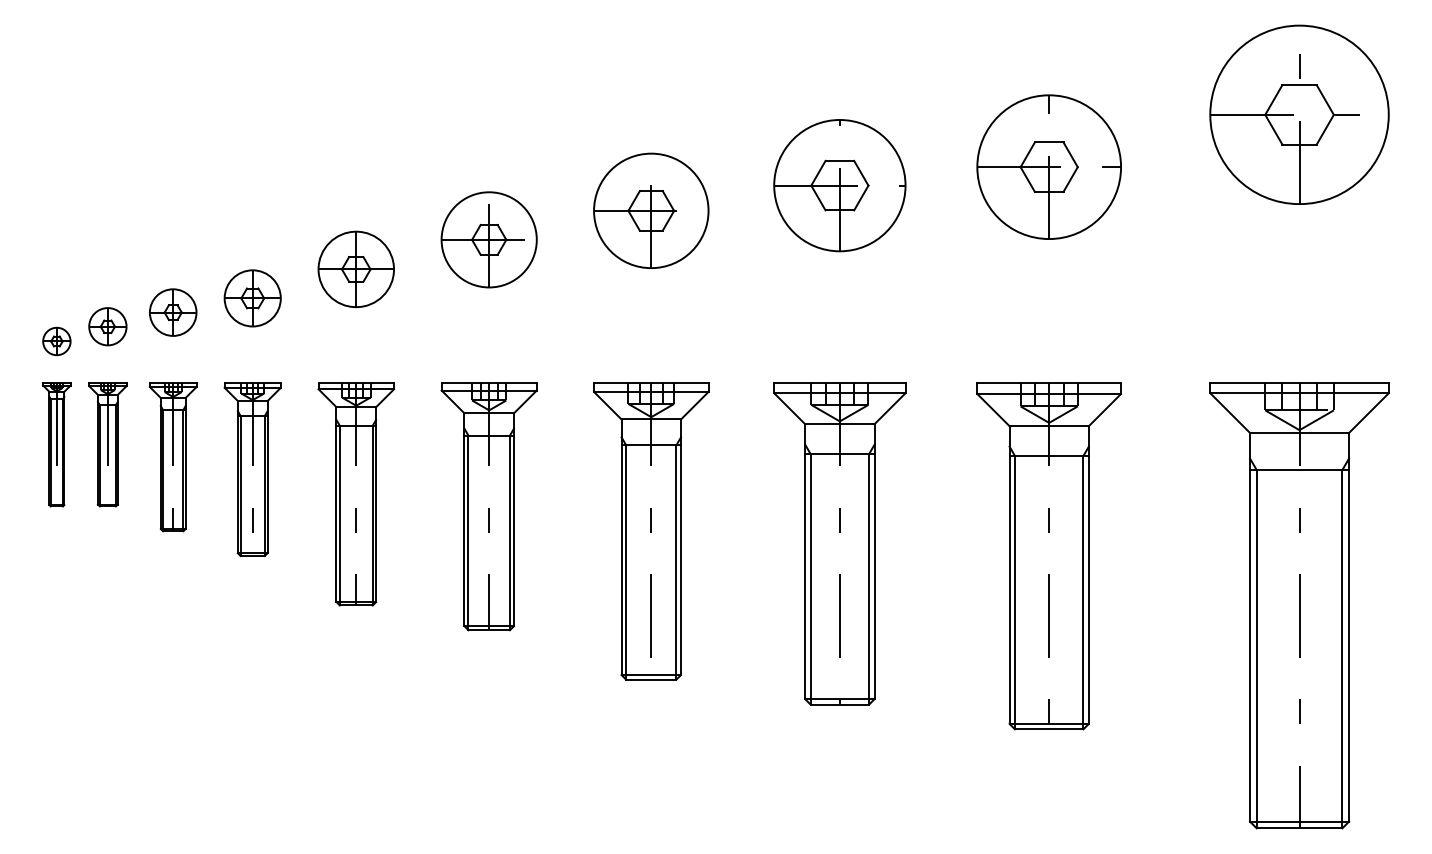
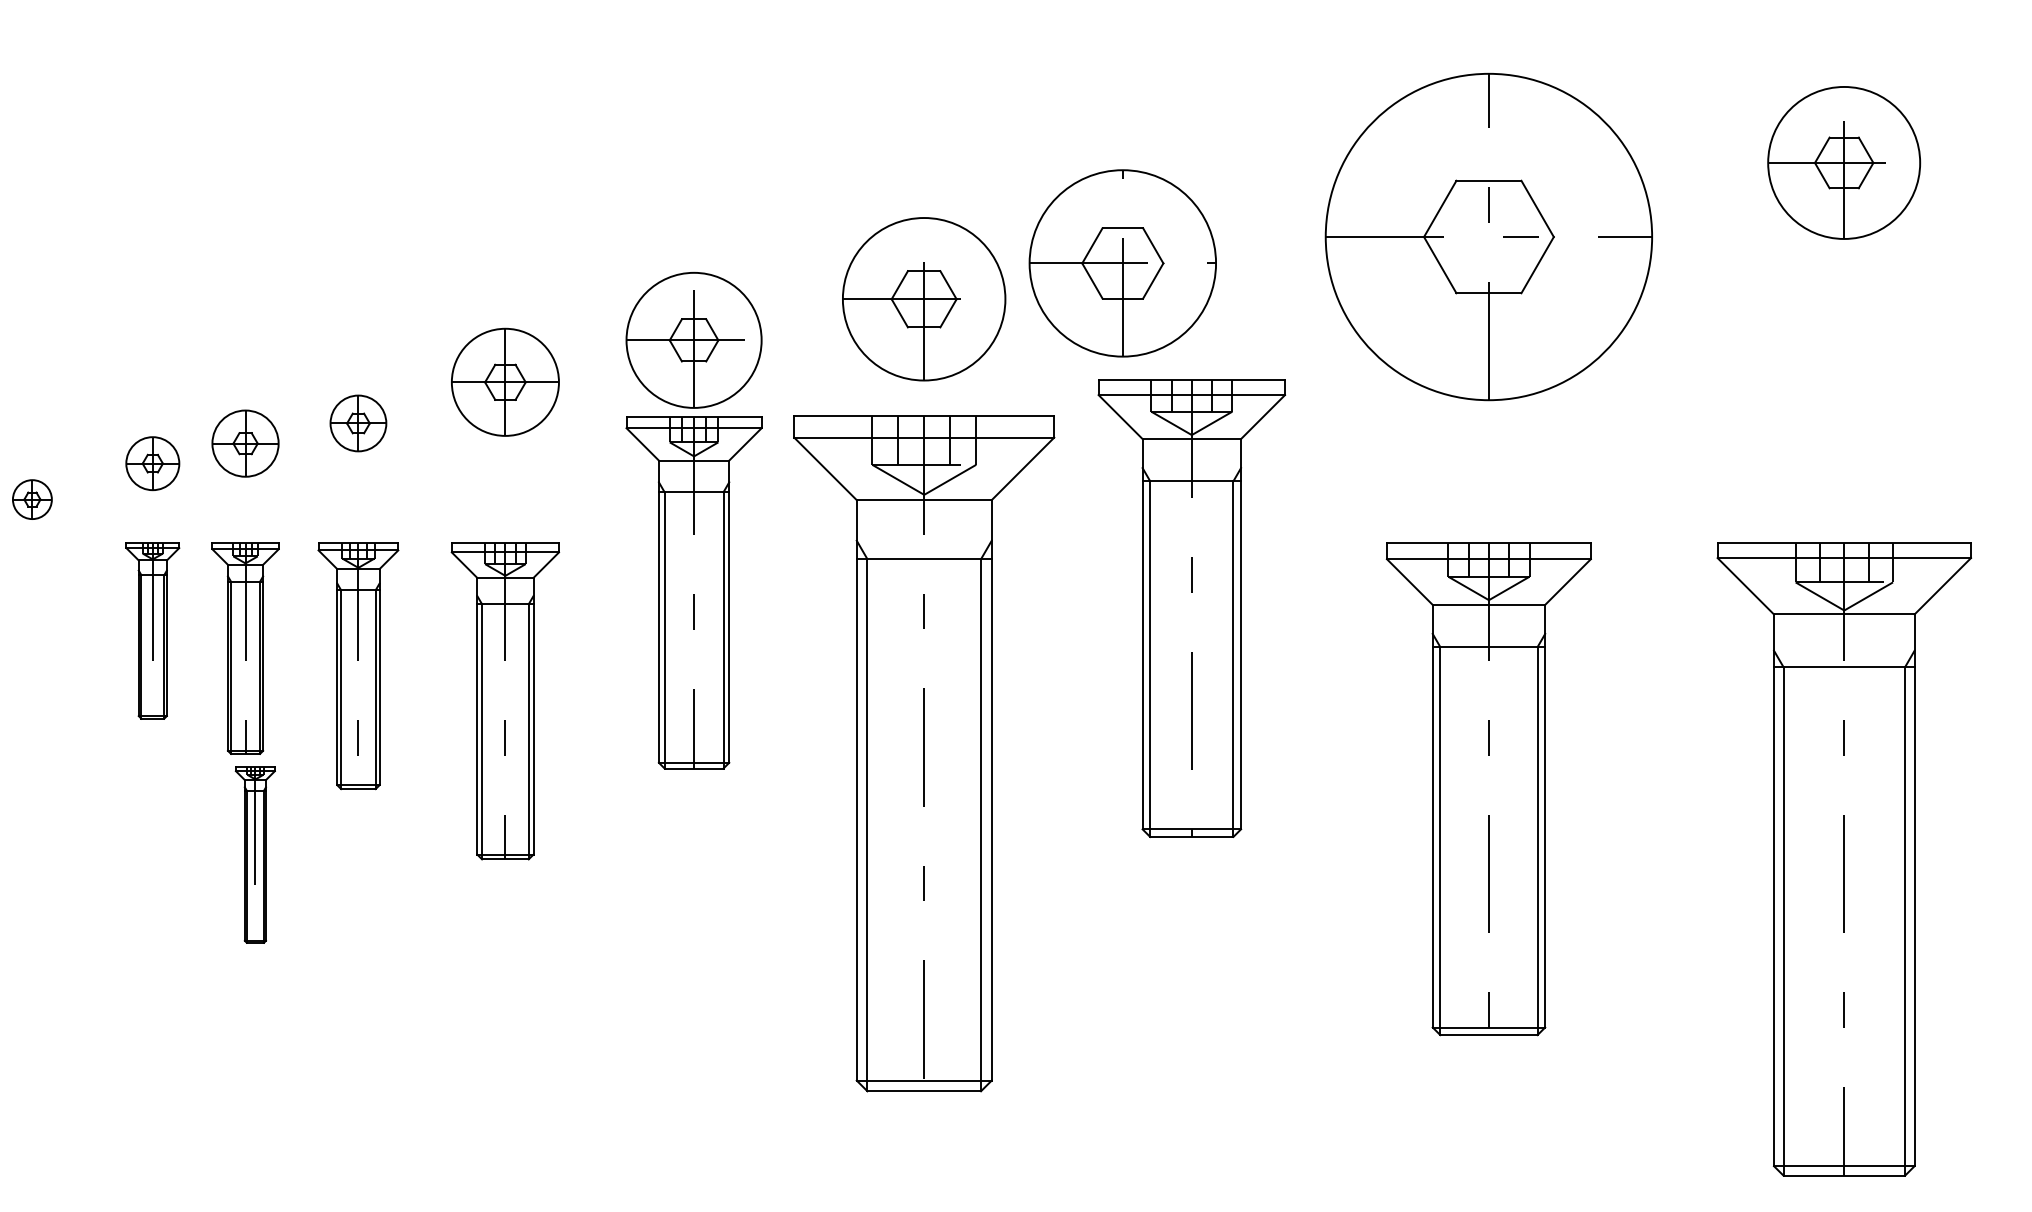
part: (1298, 114) -> (1843, 162), size x0.6
part: (1048, 167) -> (1488, 237), size x1.6
part: (839, 185) -> (1122, 263), moved
part: (252, 298) -> (358, 423), size x0.7
part: (56, 341) -> (32, 499), moved
part: (56, 444) -> (254, 854), moved
part: (488, 506) -> (693, 592), moved
part: (650, 530) -> (923, 753), size x1.6
part: (839, 543) -> (1191, 608), moved

